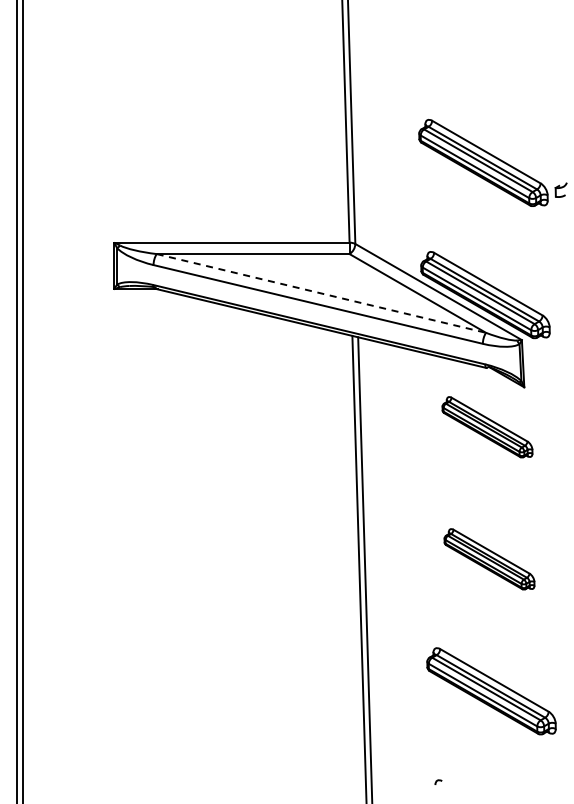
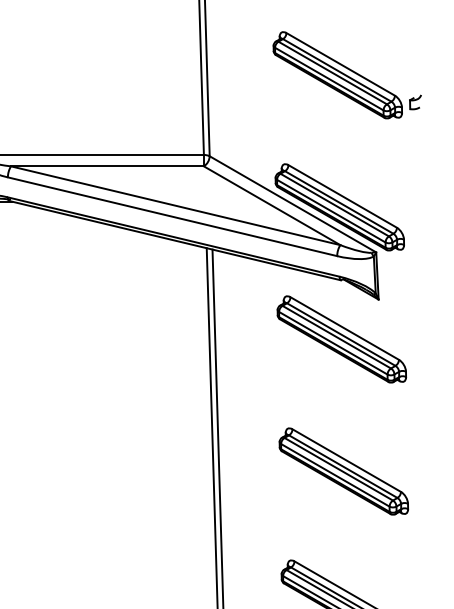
line: (321, 293) -> (175, 205), dashed -> solid
part: (487, 427) -> (341, 339), size x1.43
part: (489, 559) -> (343, 471), size x1.43

